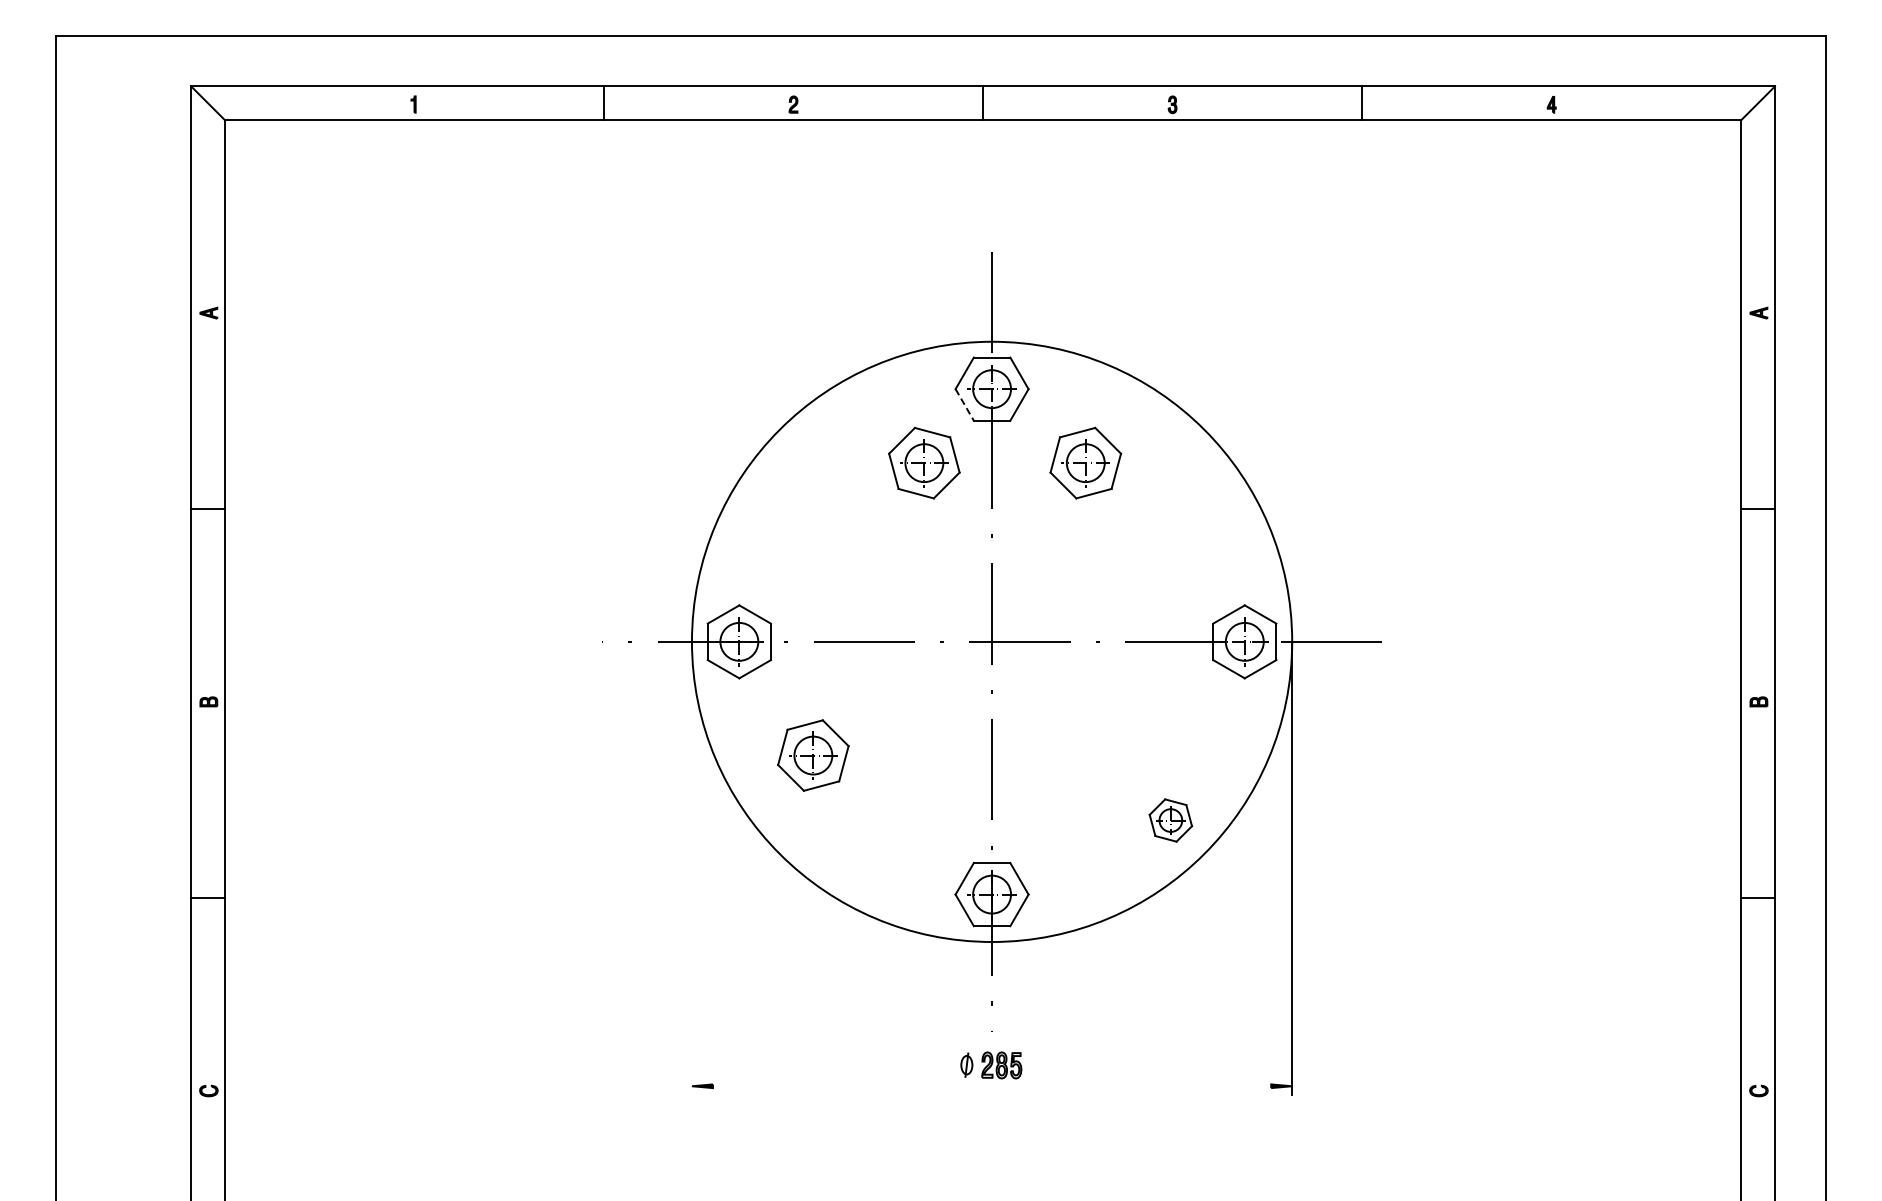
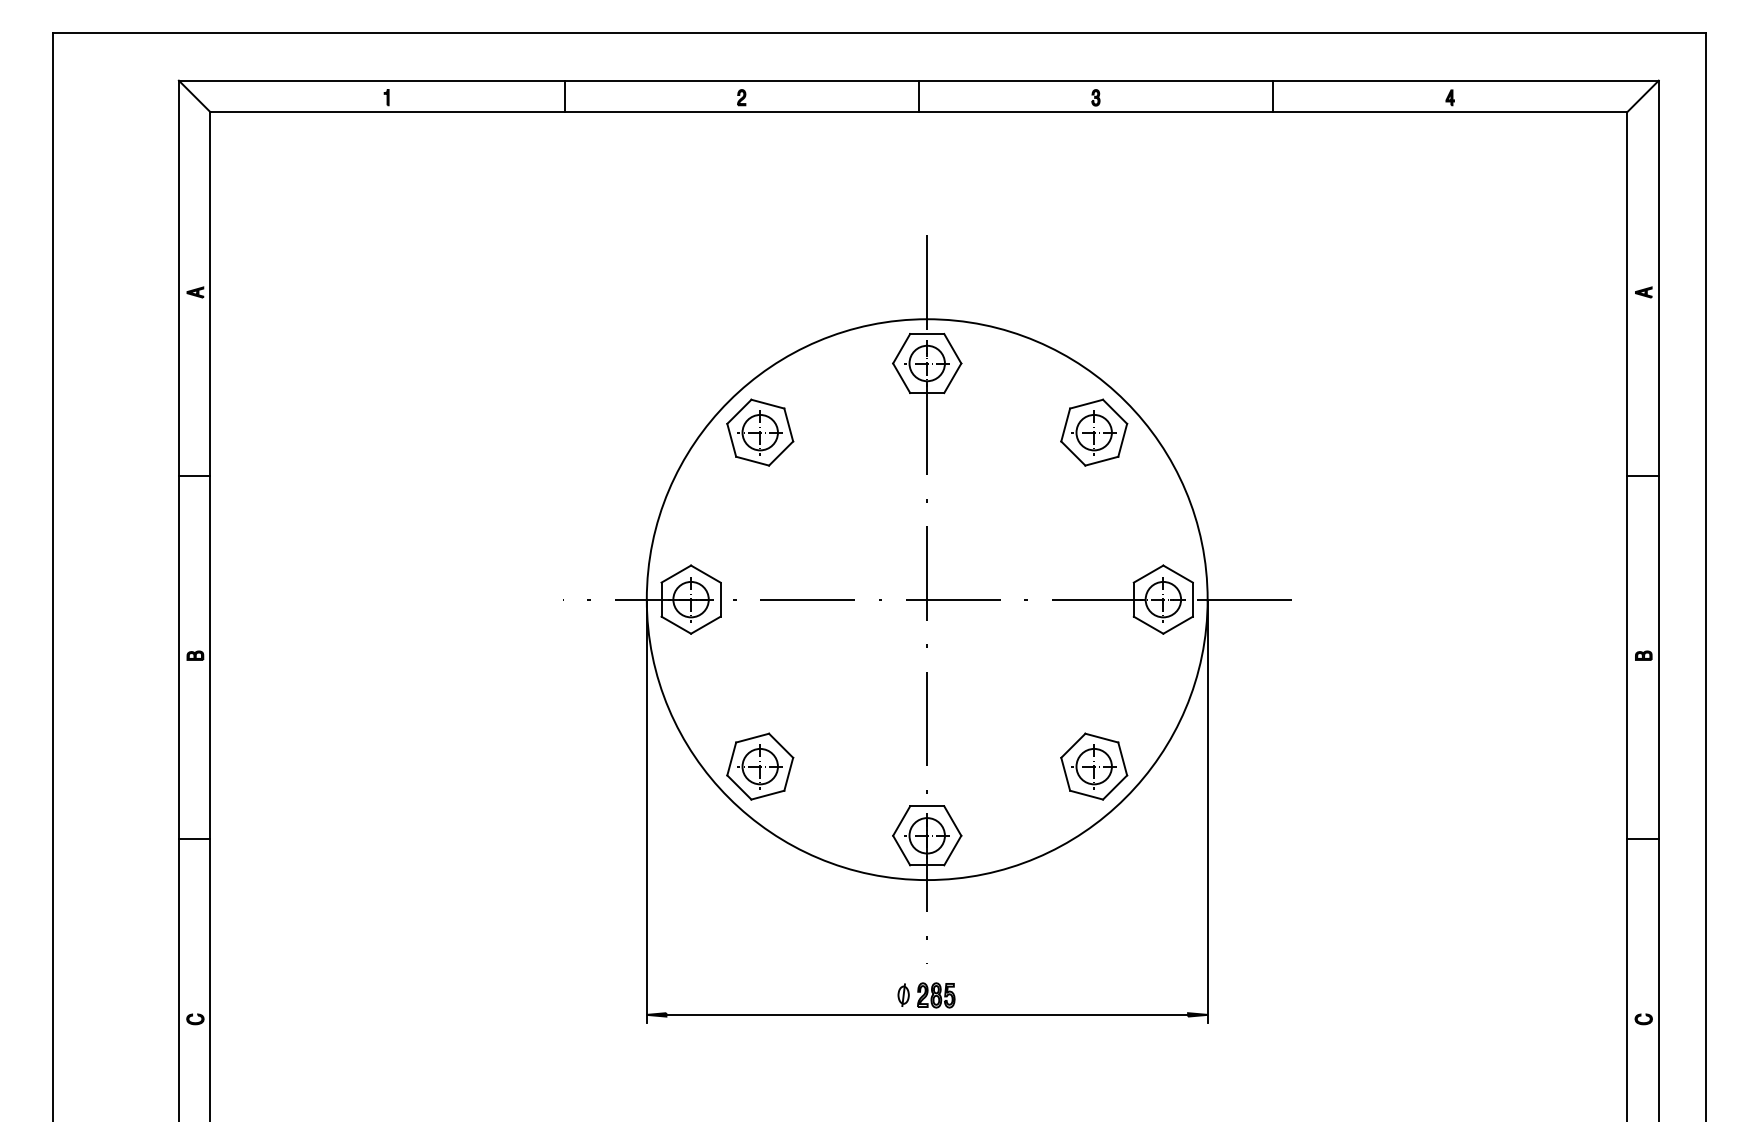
line: (964, 405) -> (901, 378), dashed -> solid
part: (924, 462) -> (760, 432), moved
part: (1085, 462) -> (1093, 432), moved
part: (813, 755) -> (760, 766), moved
part: (1170, 820) -> (1093, 766), size x1.67
line: (691, 867) -> (646, 810), added
line: (991, 1086) -> (926, 1015), added

